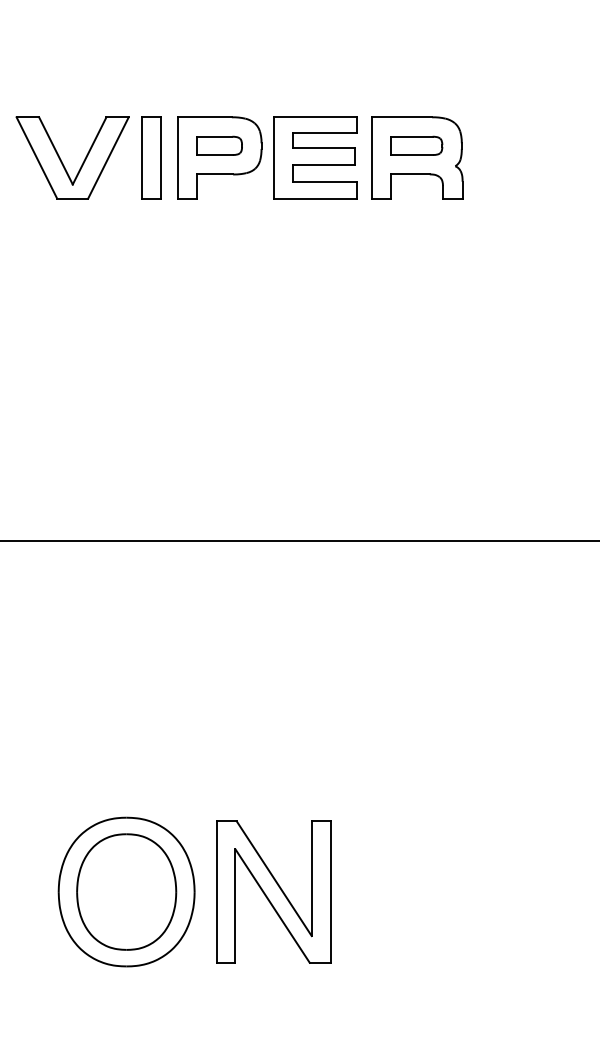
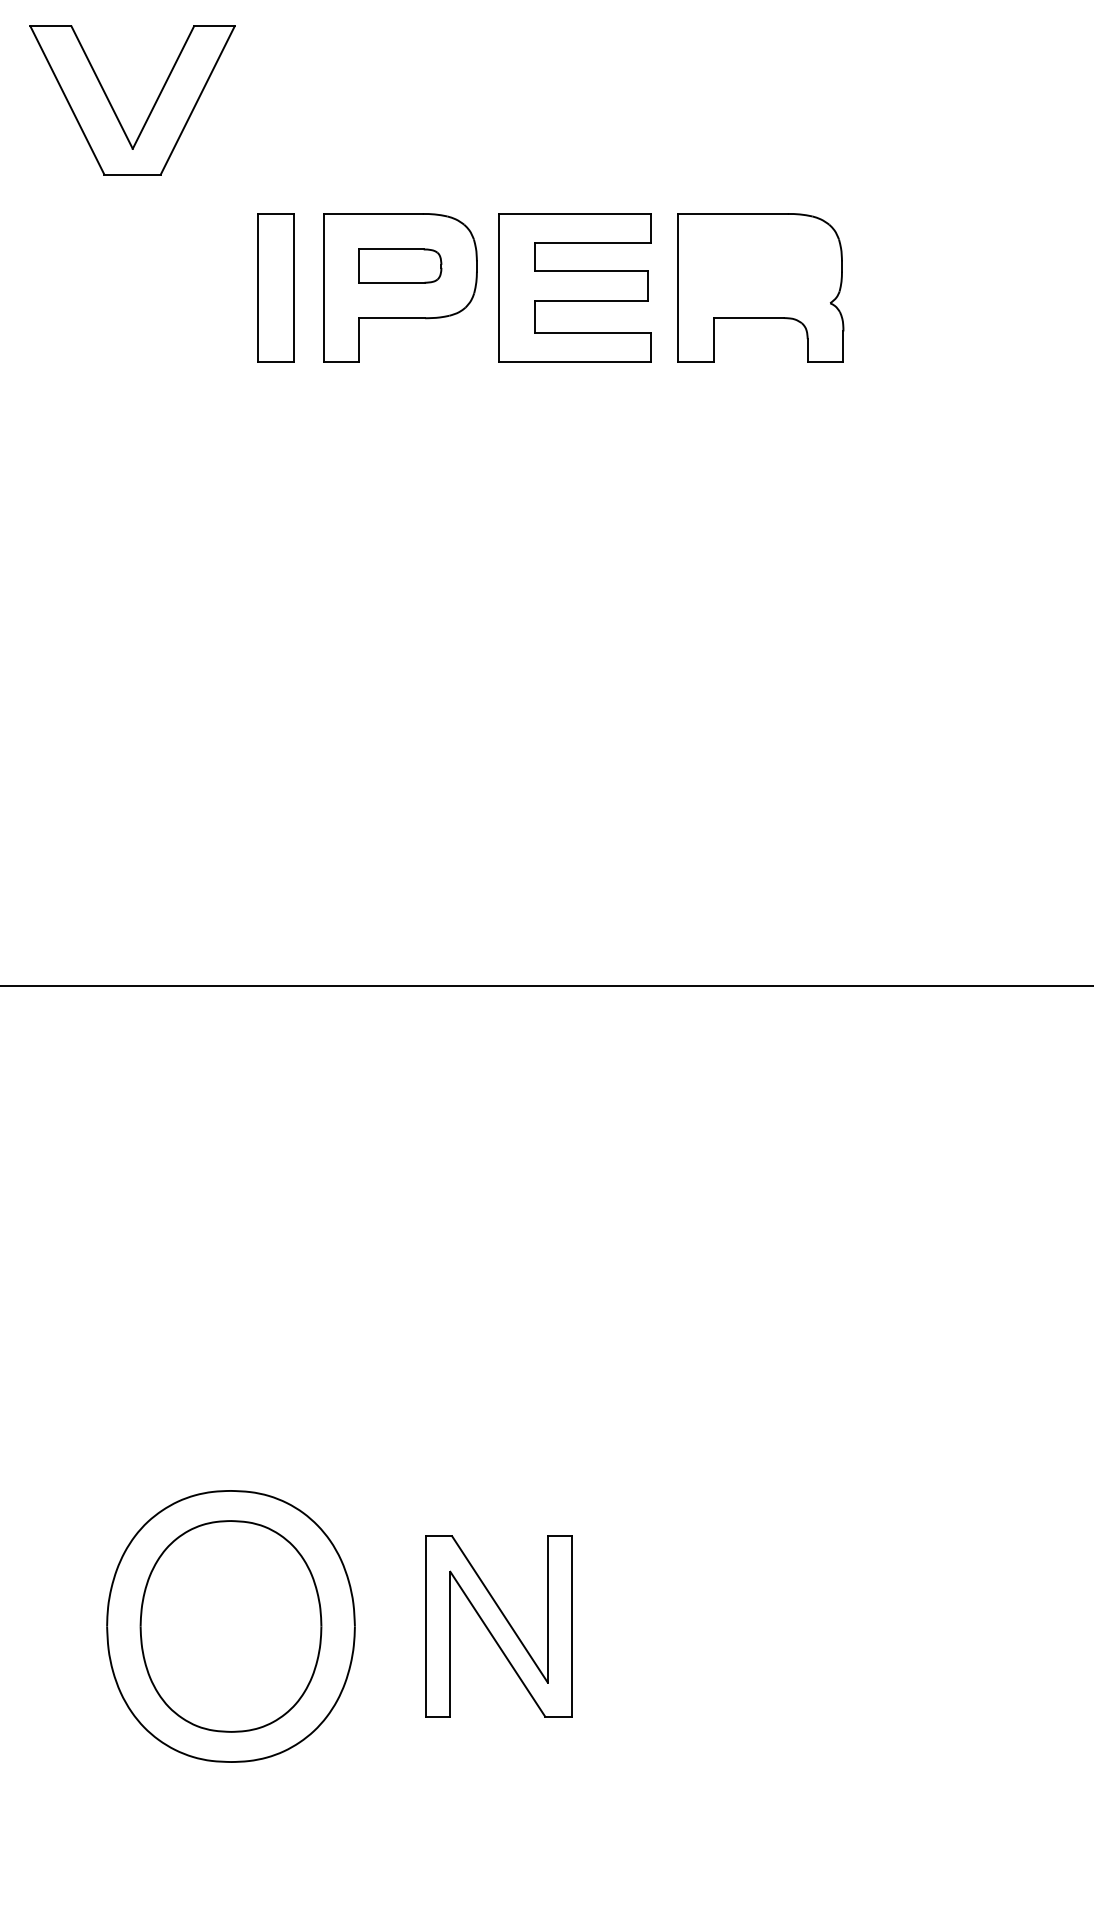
part: (416, 145) -> (759, 265), removed
part: (62, 161) -> (114, 106), moved
part: (273, 891) -> (498, 1625), size x0.7

